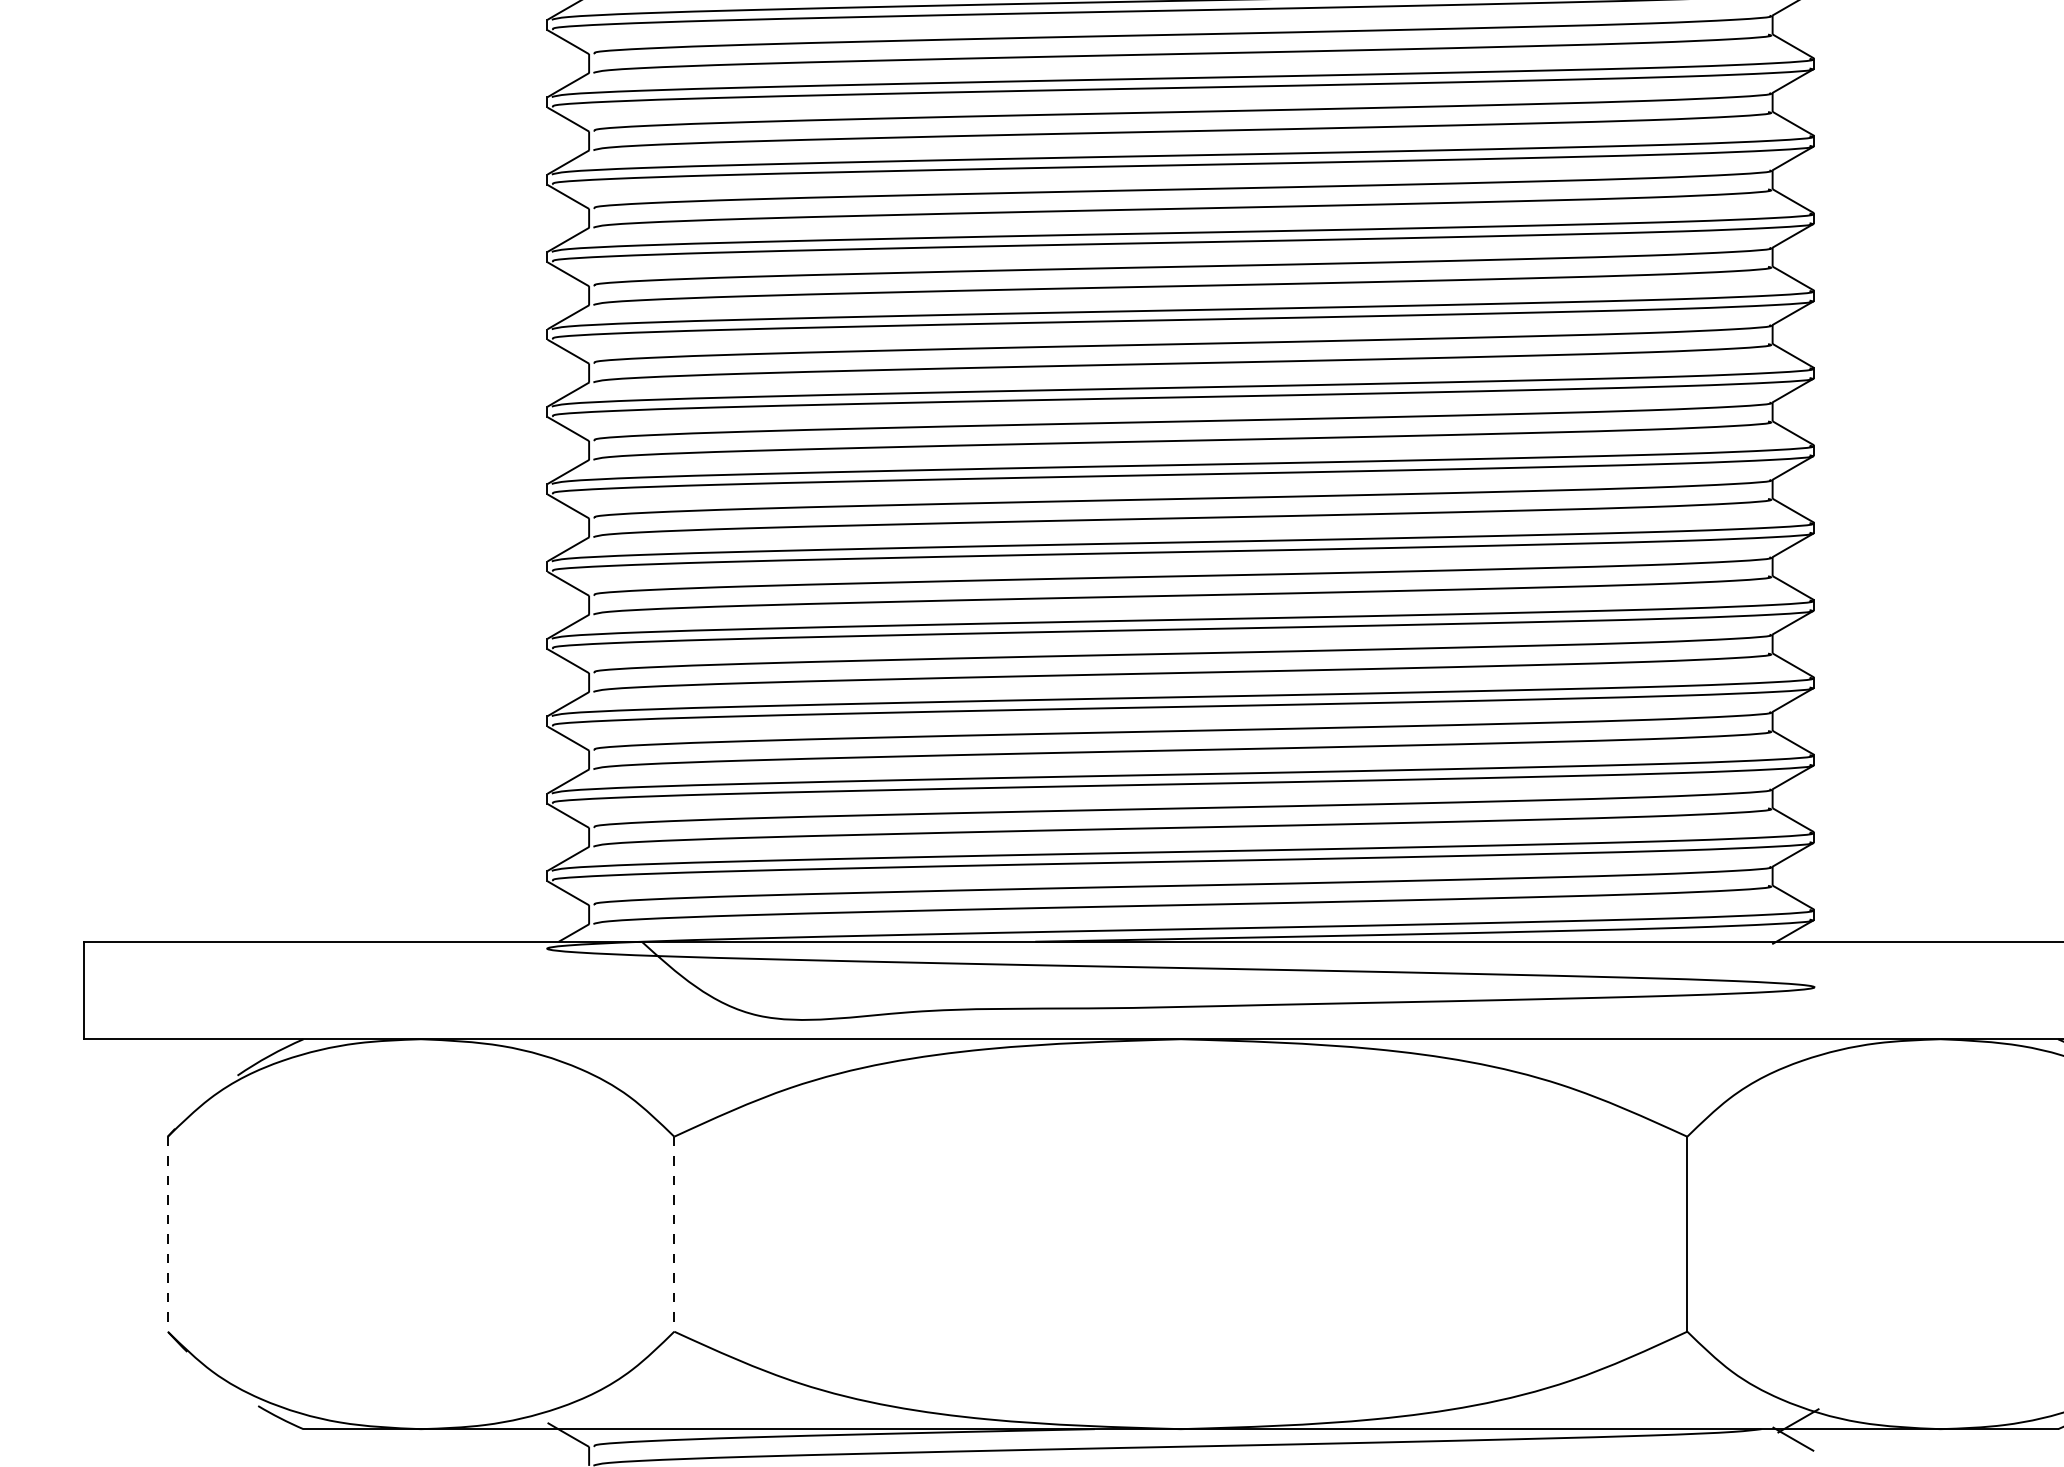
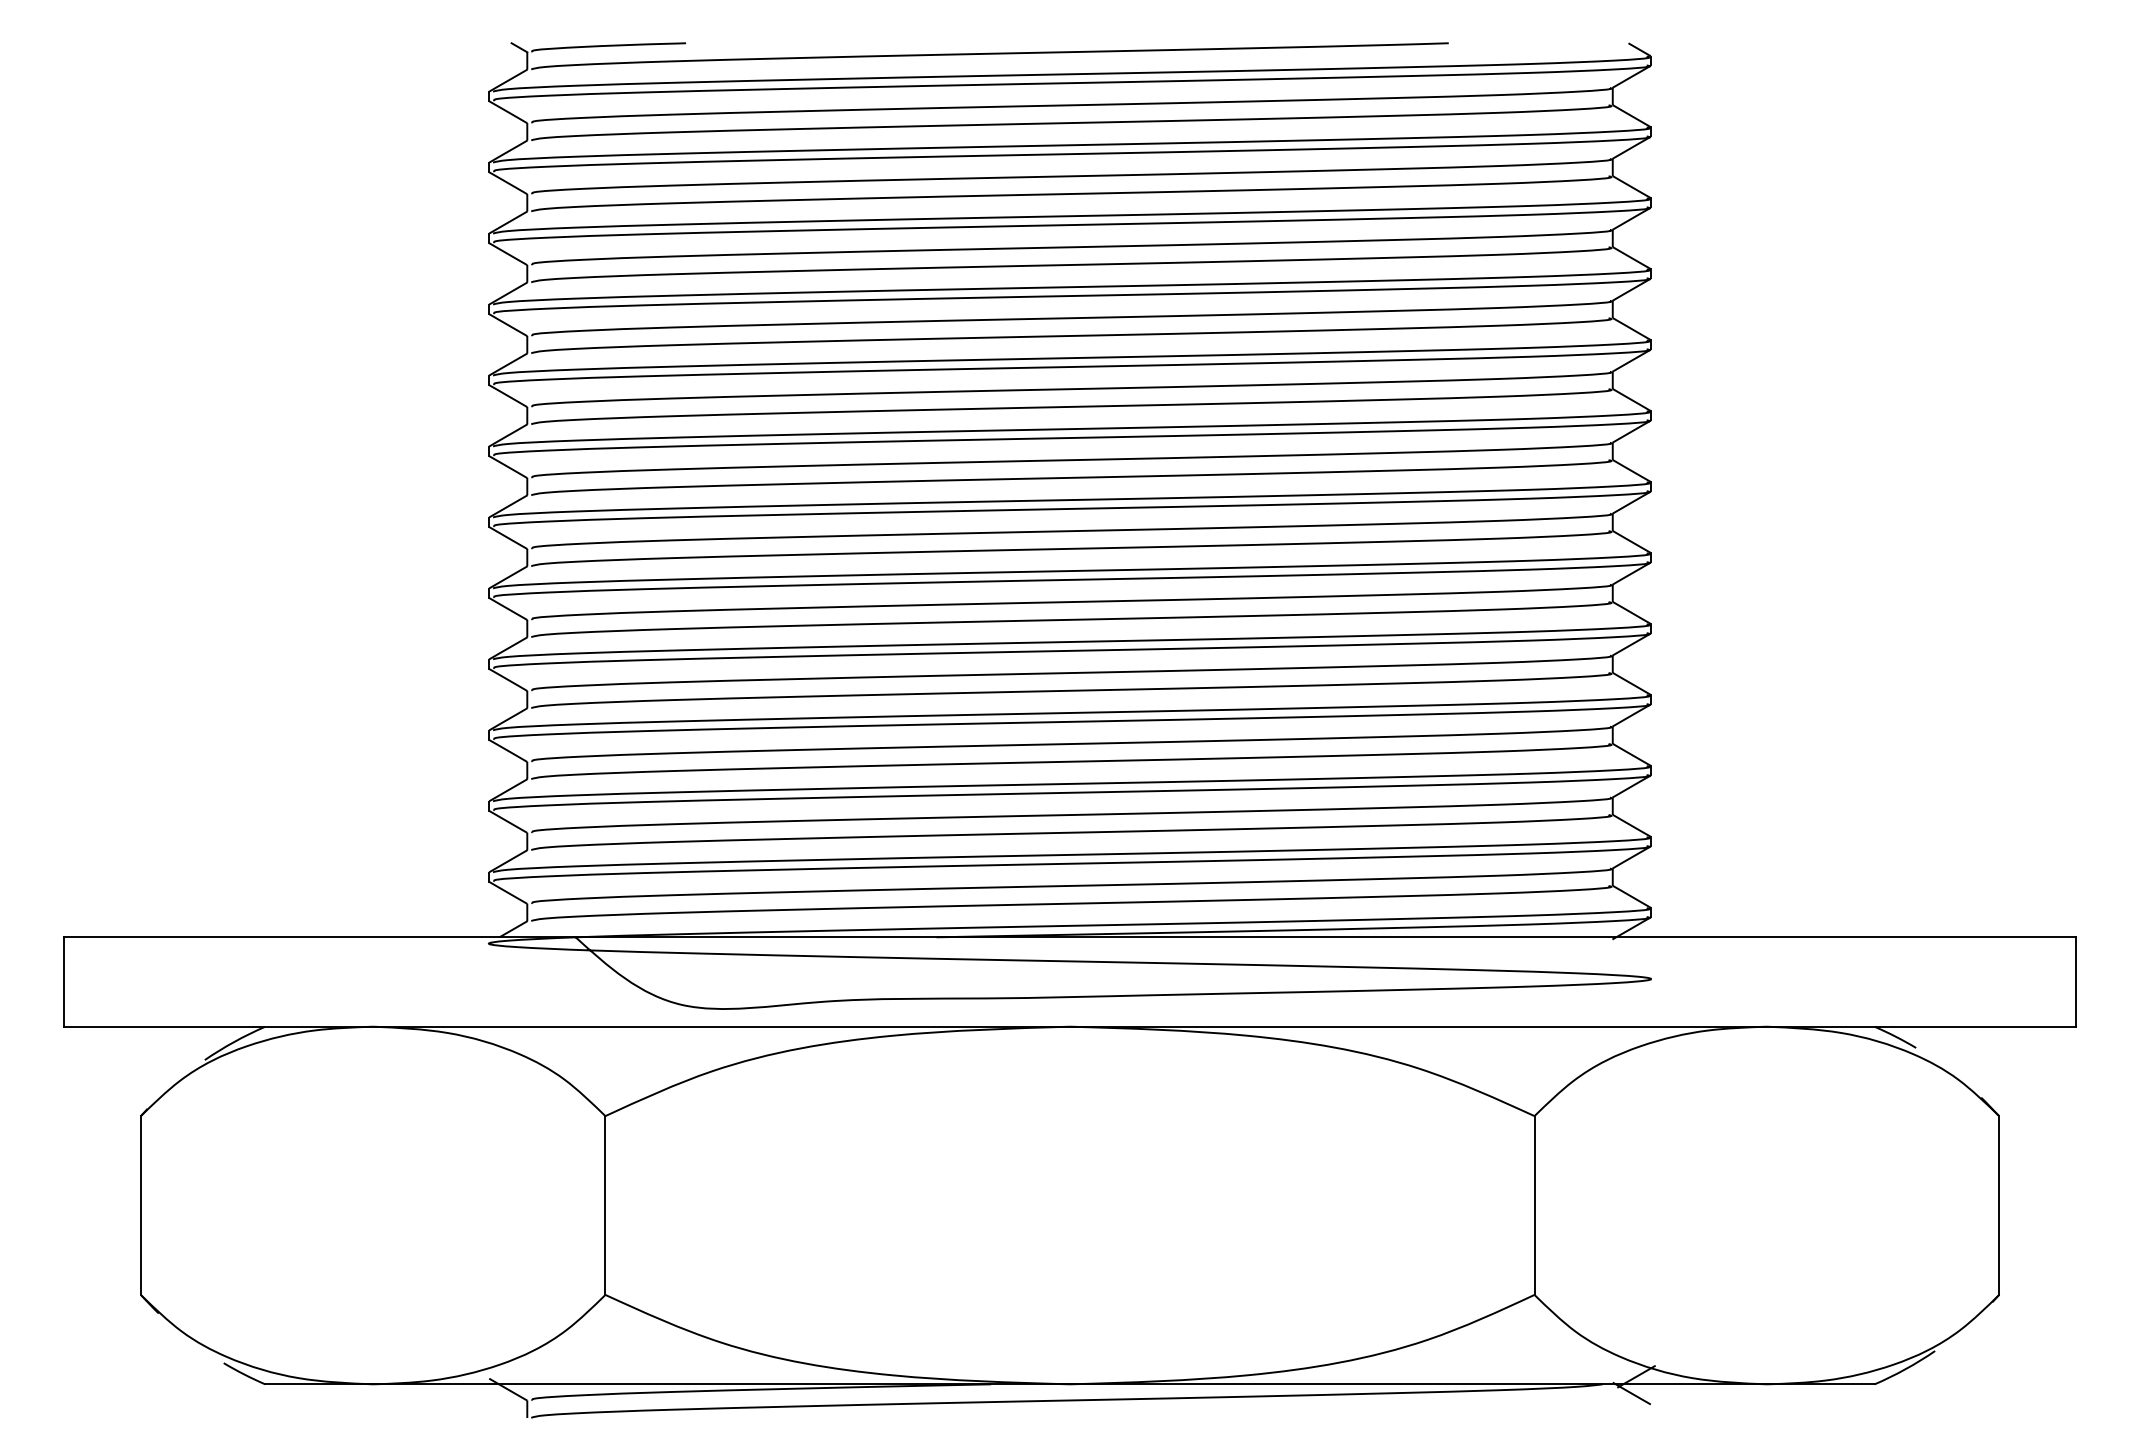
line: (167, 1235) -> (140, 1206), dashed -> solid
line: (674, 1235) -> (605, 1206), dashed -> solid

